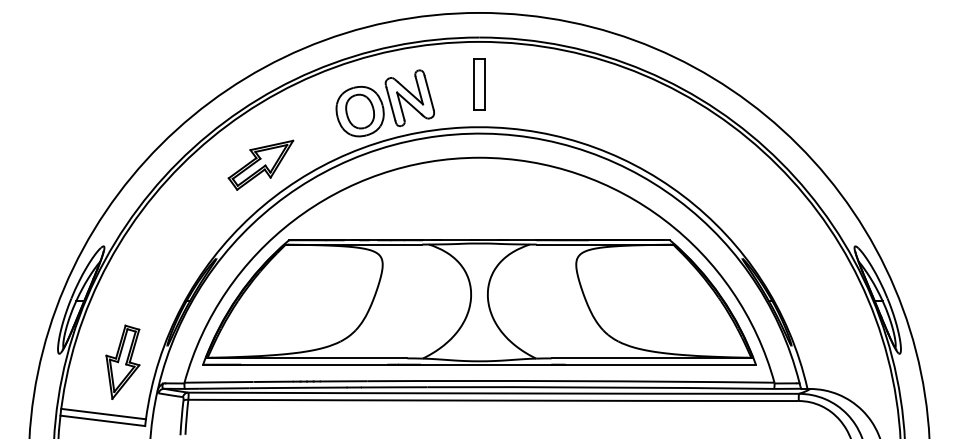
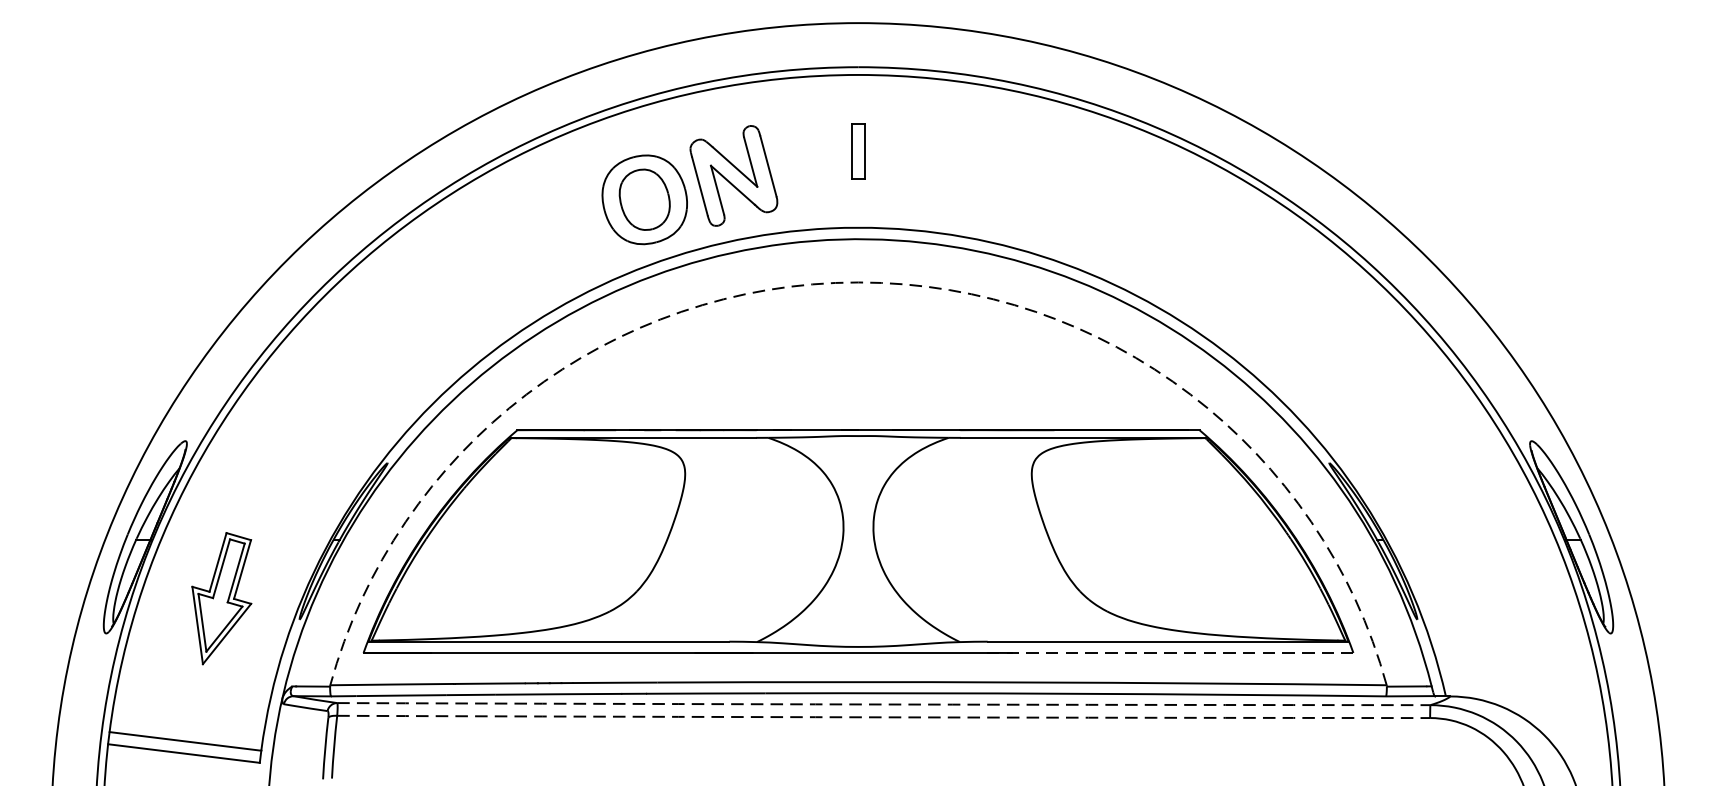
part: (479, 84) -> (858, 151), size x0.6
arc: (479, 157) -> (858, 281), solid -> dashed
part: (260, 164) -> (466, 294), removed
part: (122, 361) -> (221, 597), moved
line: (654, 364) -> (1171, 652), solid -> dashed
arc: (493, 393) -> (883, 704), solid -> dashed
arc: (493, 400) -> (883, 717), solid -> dashed

